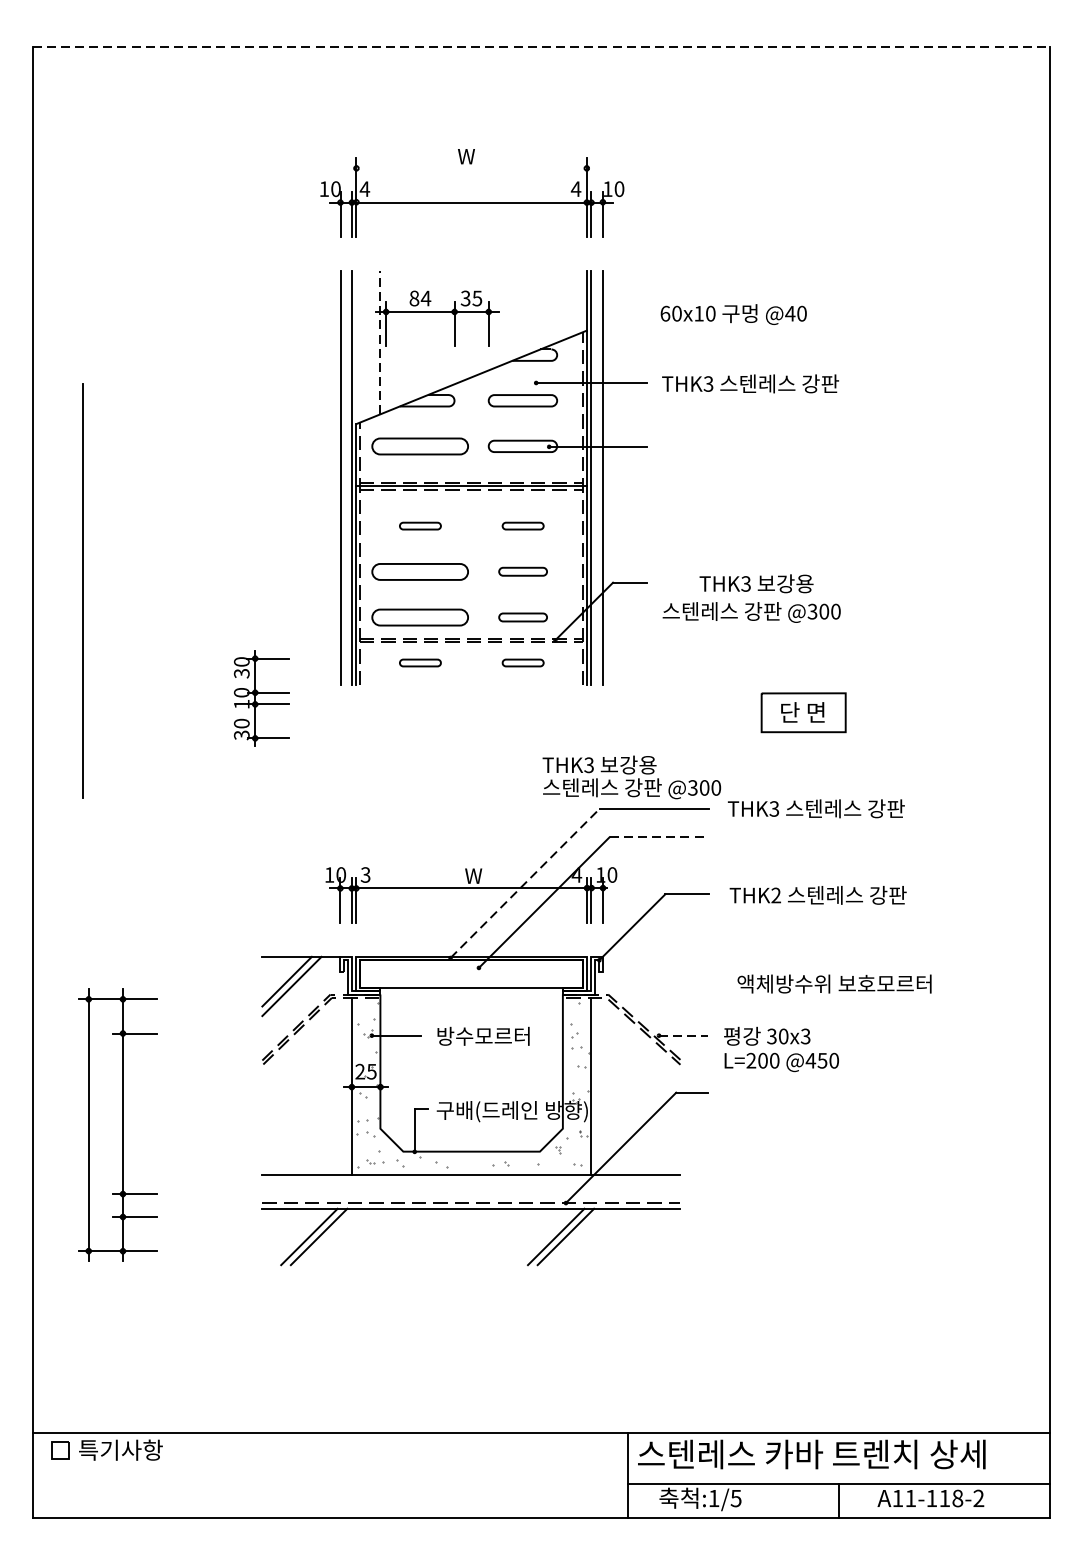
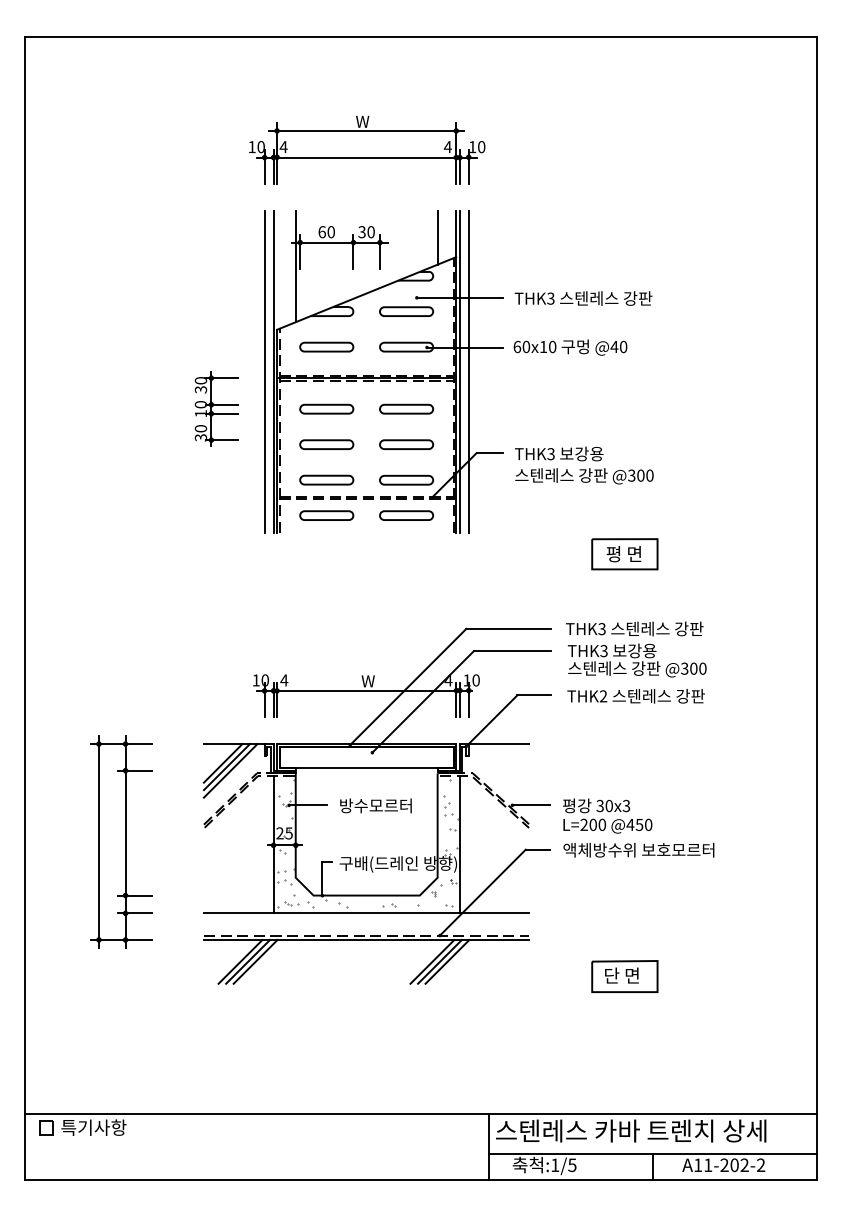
line: (542, 46) -> (421, 36), dashed -> solid
line: (471, 167) -> (366, 130), added
text: (419, 298) -> (326, 232), 84 -> 60
text: (476, 298) -> (370, 232), 35 -> 30
line: (562, 305) -> (437, 237), added
text: (733, 314) -> (570, 347), moved
line: (380, 342) -> (295, 266), dashed -> solid
part: (419, 445) -> (326, 346), size x0.71
part: (419, 525) -> (326, 408), size x1.67
part: (522, 525) -> (406, 408), size x1.67
part: (419, 571) -> (326, 444), size x0.71
part: (522, 571) -> (406, 444), size x1.43
text: (756, 583) -> (559, 453), moved
line: (83, 590) -> (64, 459), removed
part: (419, 616) -> (326, 479), size x0.71
part: (522, 616) -> (406, 479), size x1.43
part: (419, 662) -> (326, 515), size x1.67
part: (522, 662) -> (406, 515), size x1.67
part: (261, 697) -> (216, 408), moved
text: (789, 713) -> (613, 554), 단 면 -> 평 면
text: (632, 777) -> (637, 660), moved
line: (659, 837) -> (512, 651), dashed -> solid
text: (365, 875) -> (284, 680), 3 -> 4
line: (525, 882) -> (408, 686), dashed -> solid
line: (641, 957) -> (498, 744), added
text: (834, 983) -> (638, 849), moved
line: (296, 990) -> (230, 770), added
line: (683, 1035) -> (531, 805), dashed -> solid
part: (117, 1124) -> (121, 841), moved
line: (328, 1236) -> (255, 961), added
line: (575, 1236) -> (447, 961), added
part: (803, 1255) -> (624, 976), added
text: (944, 1498) -> (734, 1165), A11-118-2 -> A11-202-2

